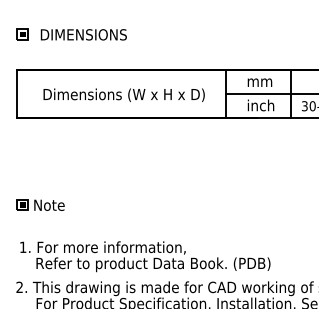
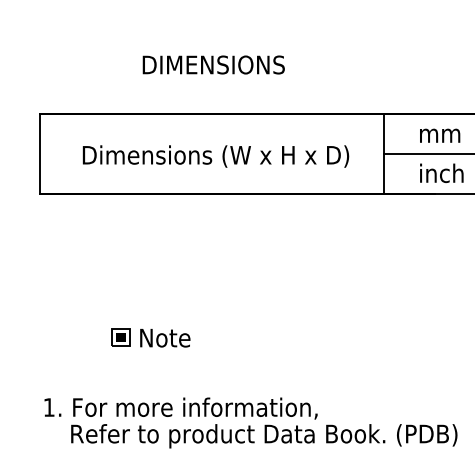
part: (22, 34) -> (48, 56), removed
text: (83, 34) -> (213, 64), moved
part: (40, 204) -> (150, 336), moved

